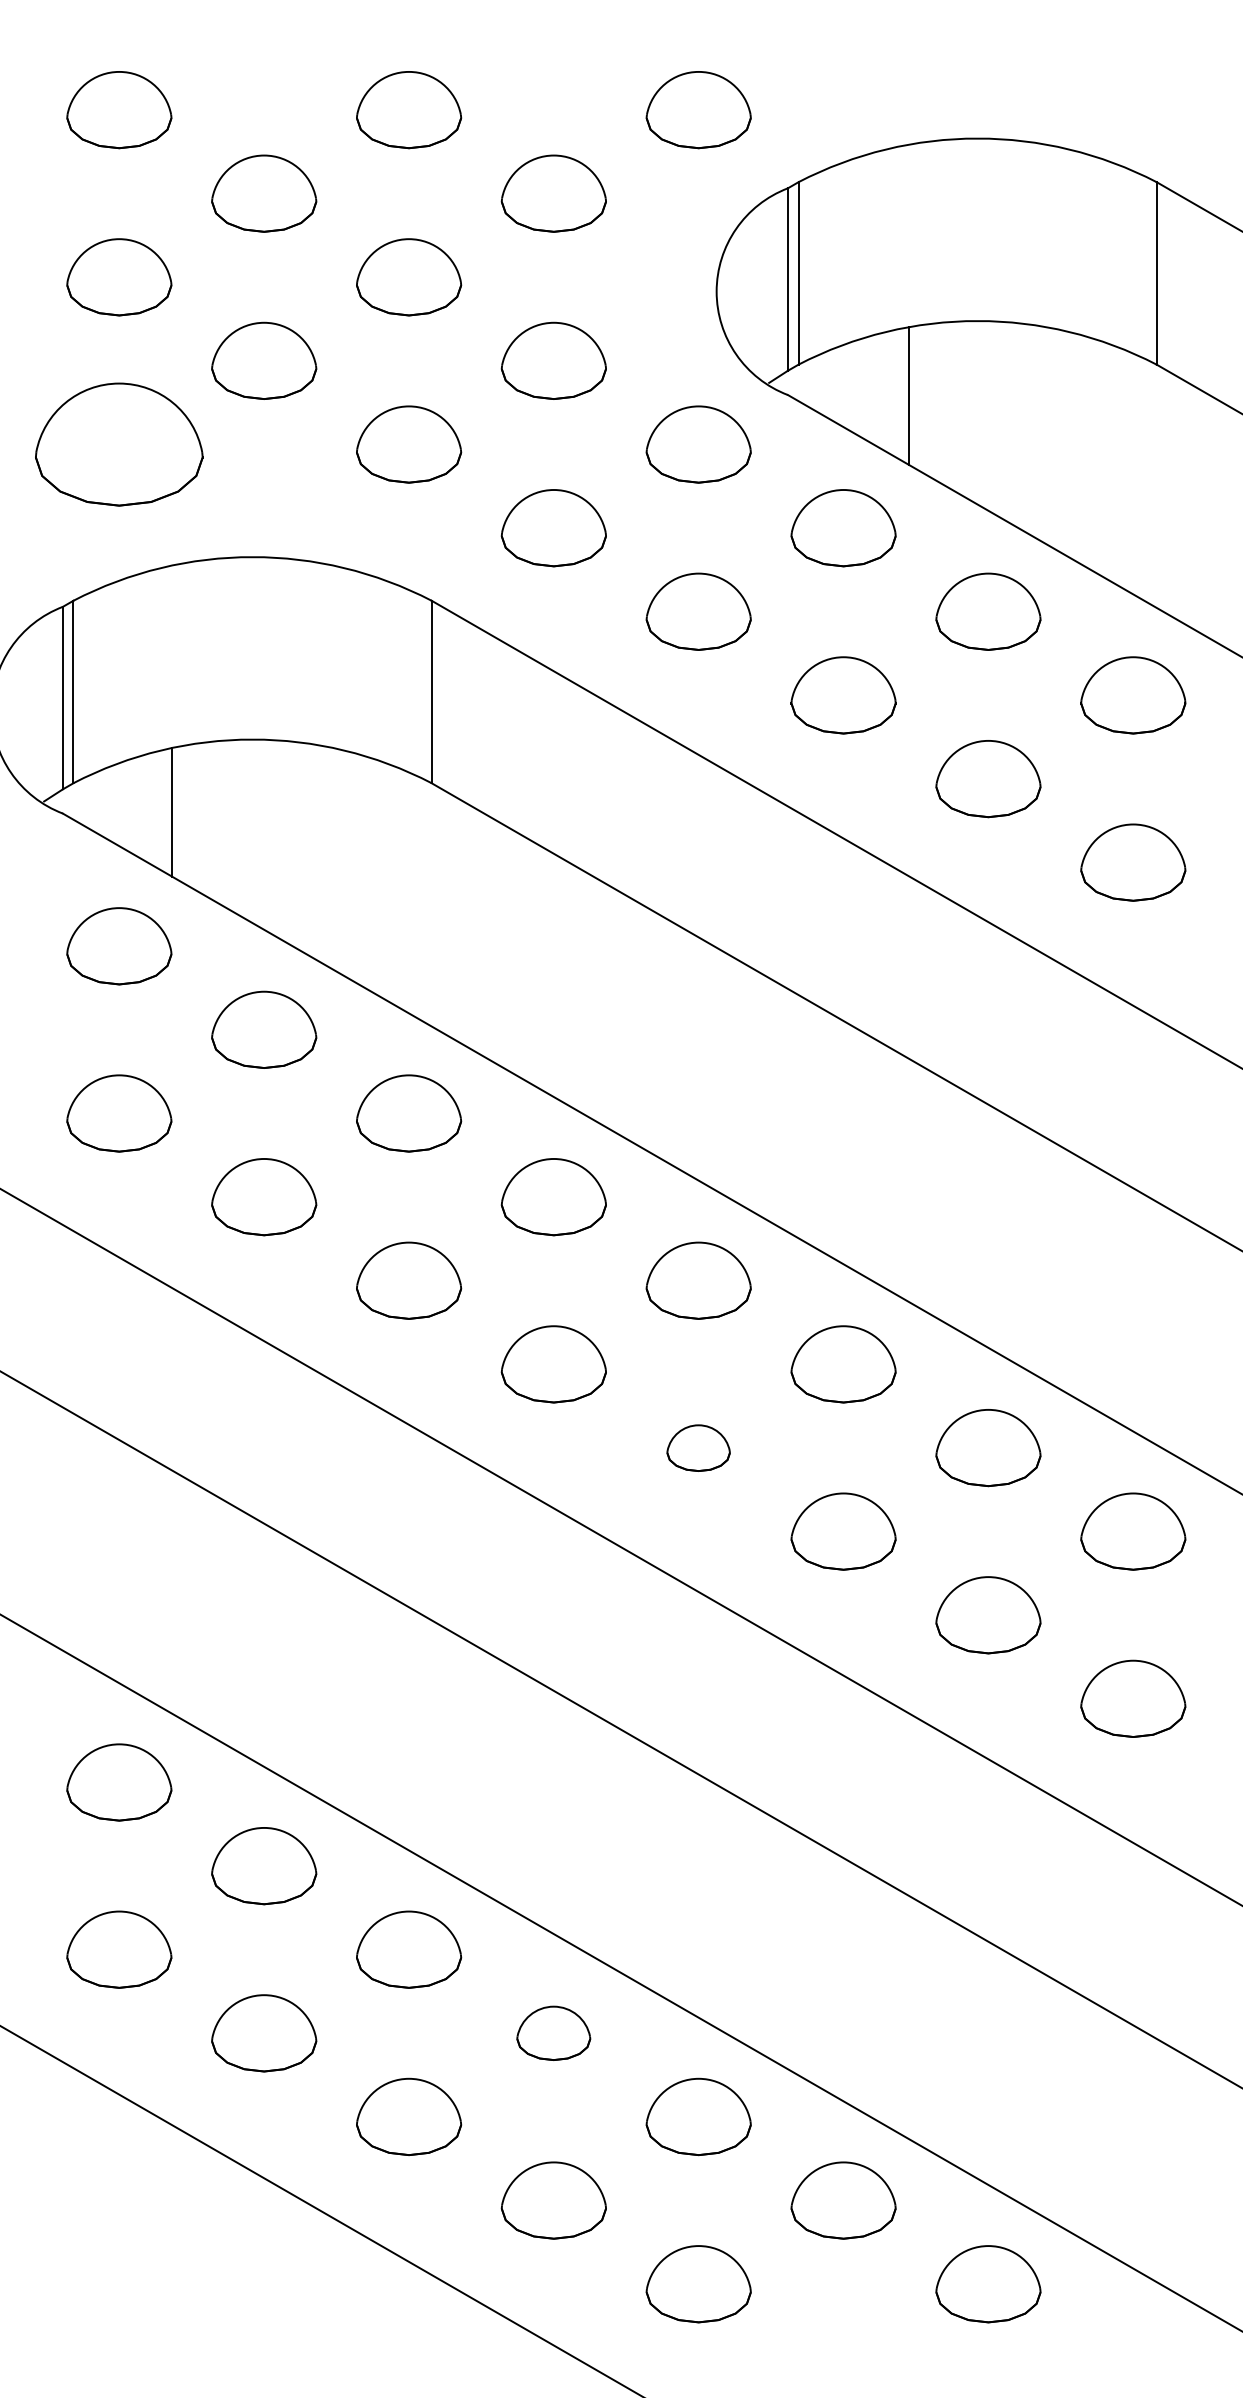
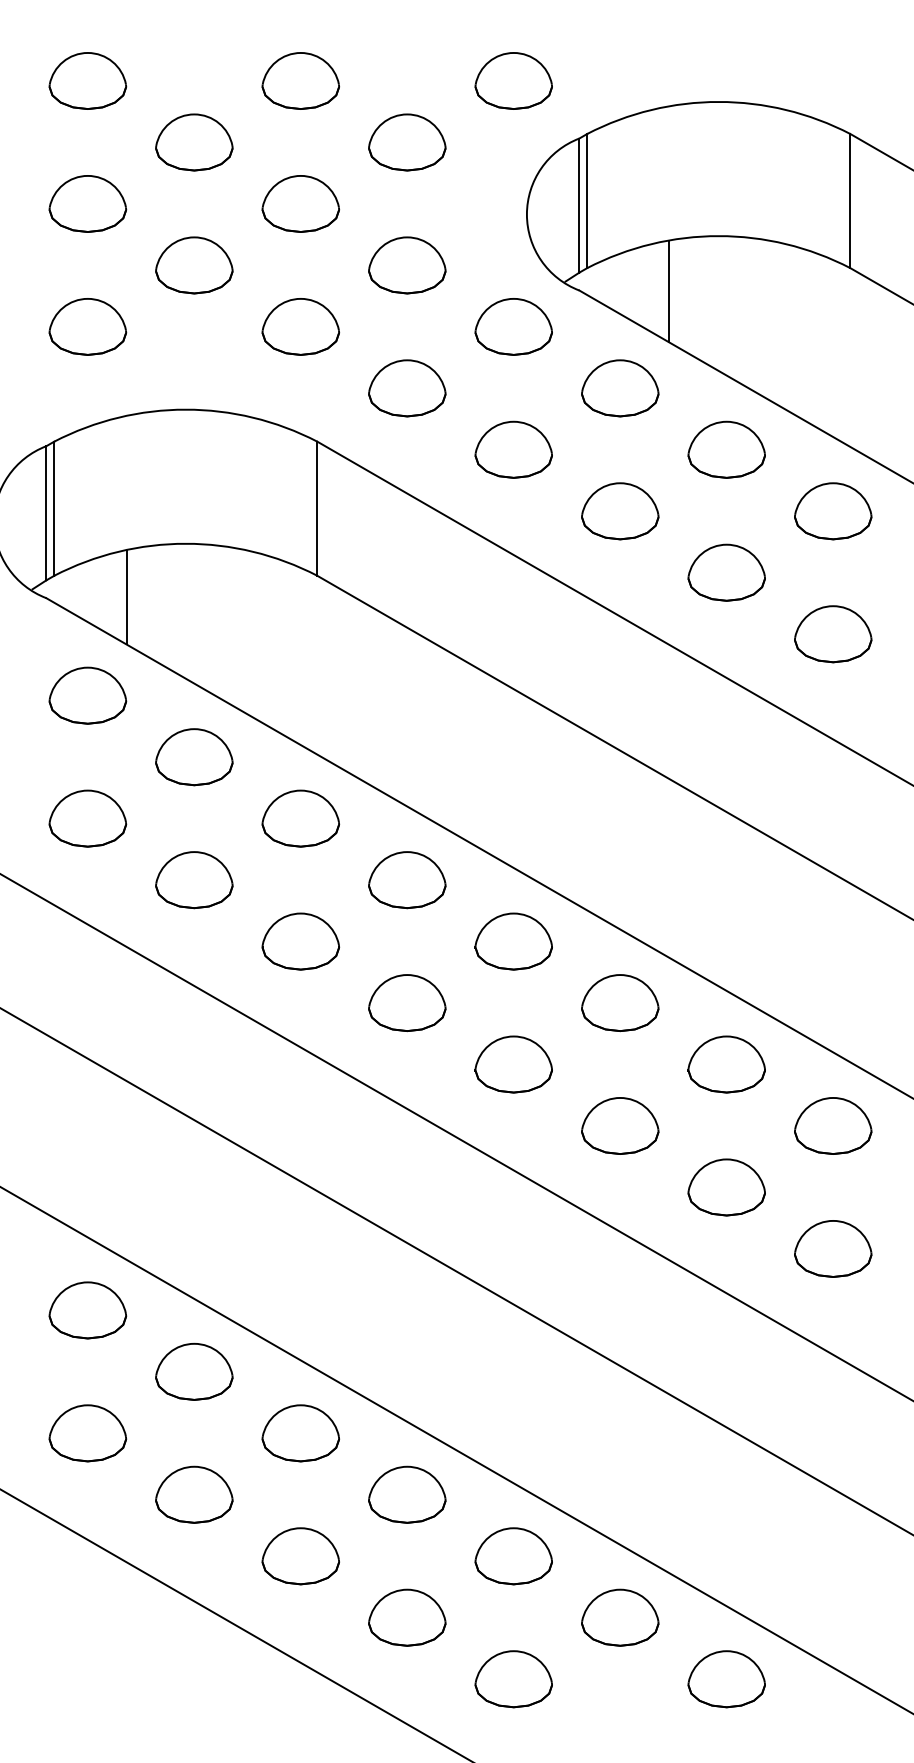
part: (119, 444) -> (87, 326), size x0.62
part: (698, 1448) -> (513, 1064), size x1.67
part: (553, 2033) -> (407, 1494), size x1.43

